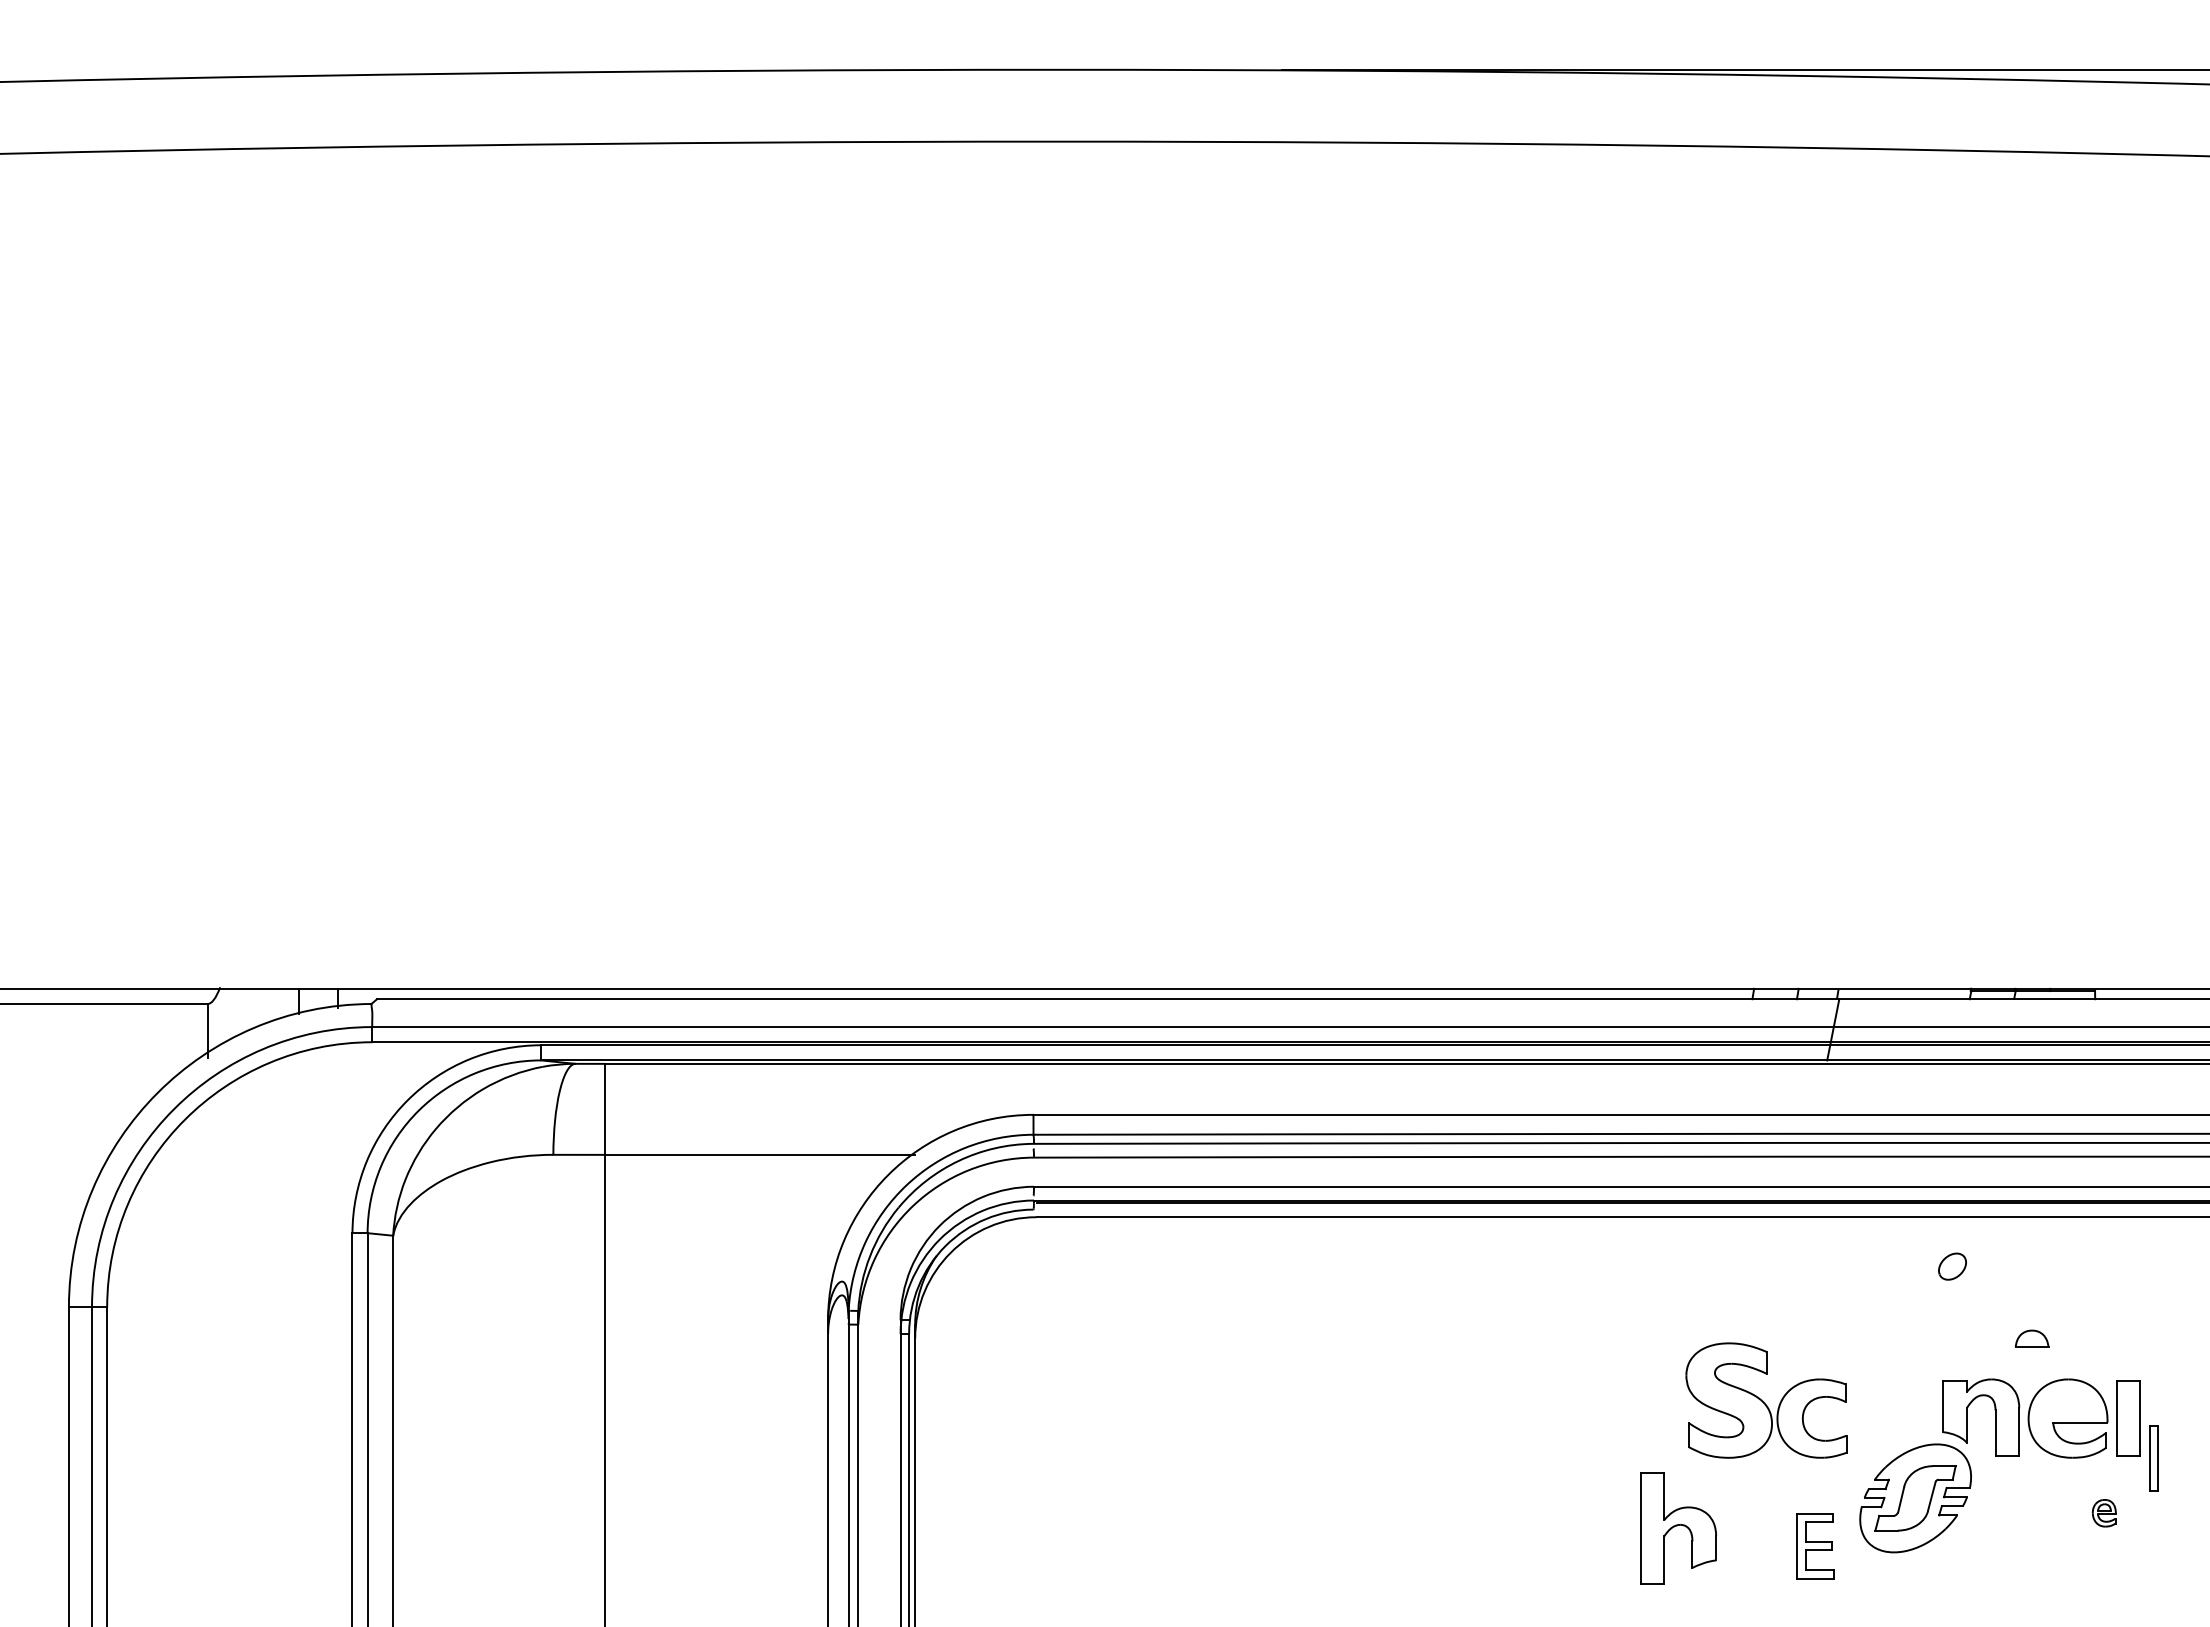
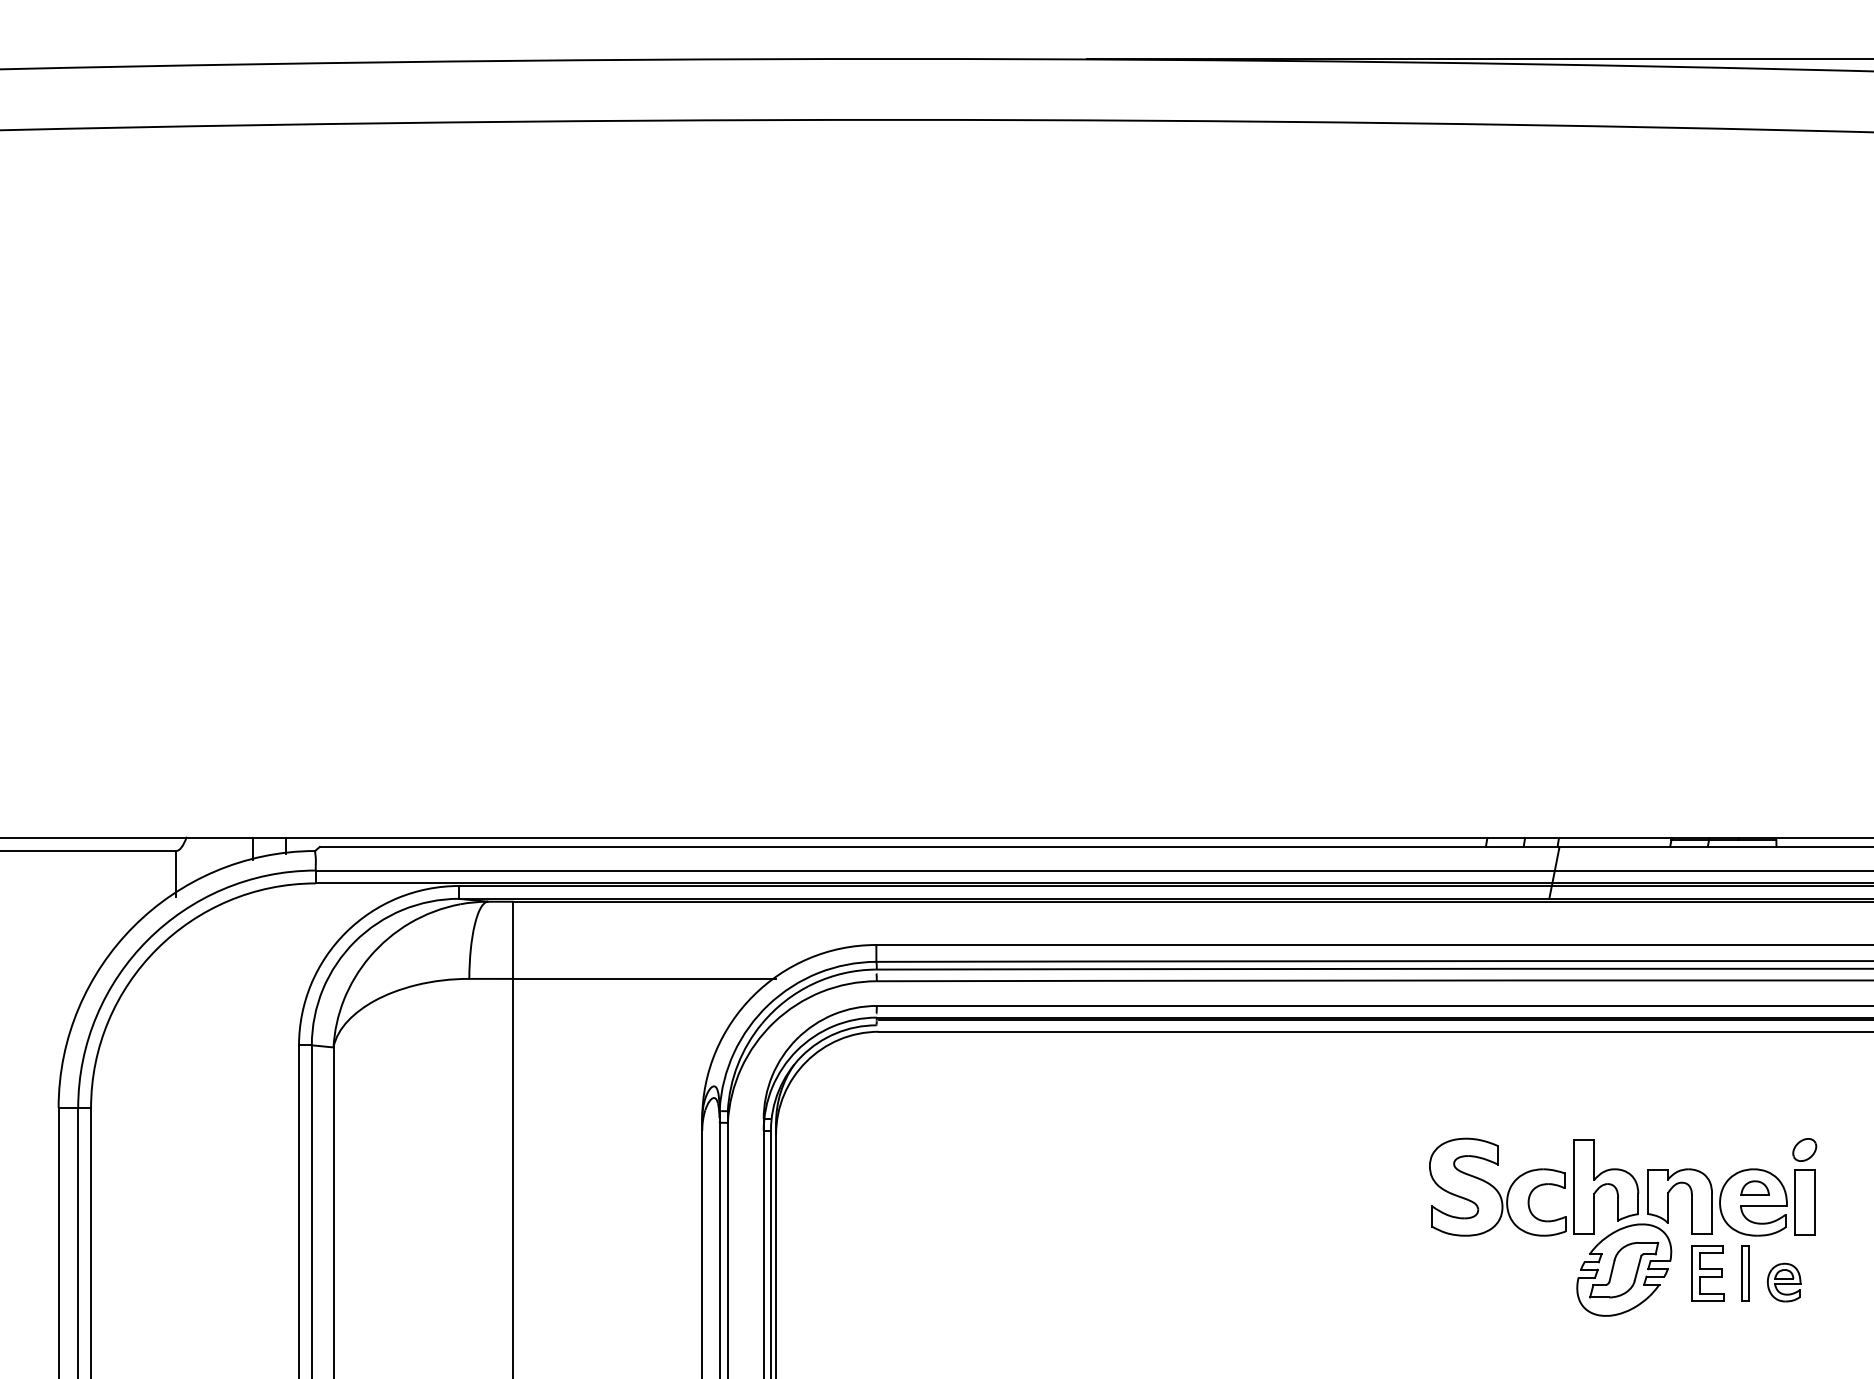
part: (1952, 1266) -> (1804, 1149), moved
part: (2031, 1338) -> (1754, 1188), moved
part: (2153, 1458) -> (1745, 1273), moved
part: (2104, 1513) -> (1784, 1282), size x1.67
part: (1678, 1528) -> (1606, 1187), moved
part: (1815, 1546) -> (1708, 1273), moved

